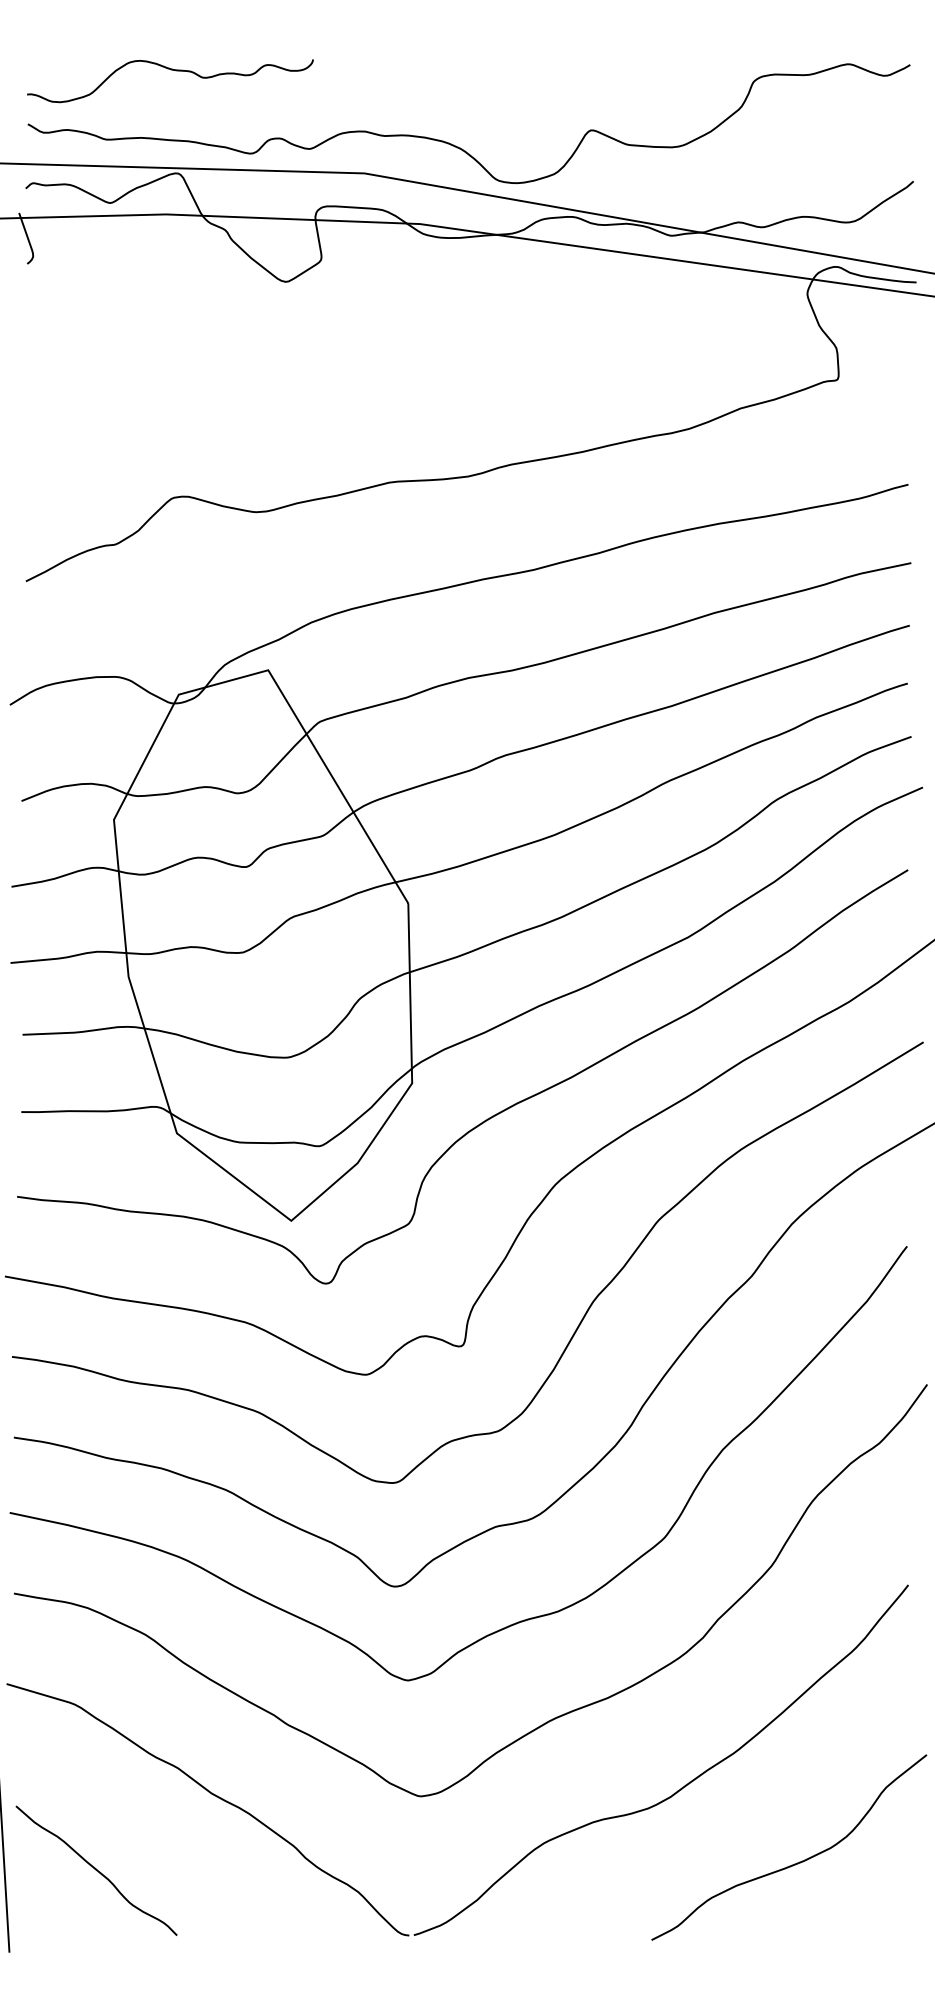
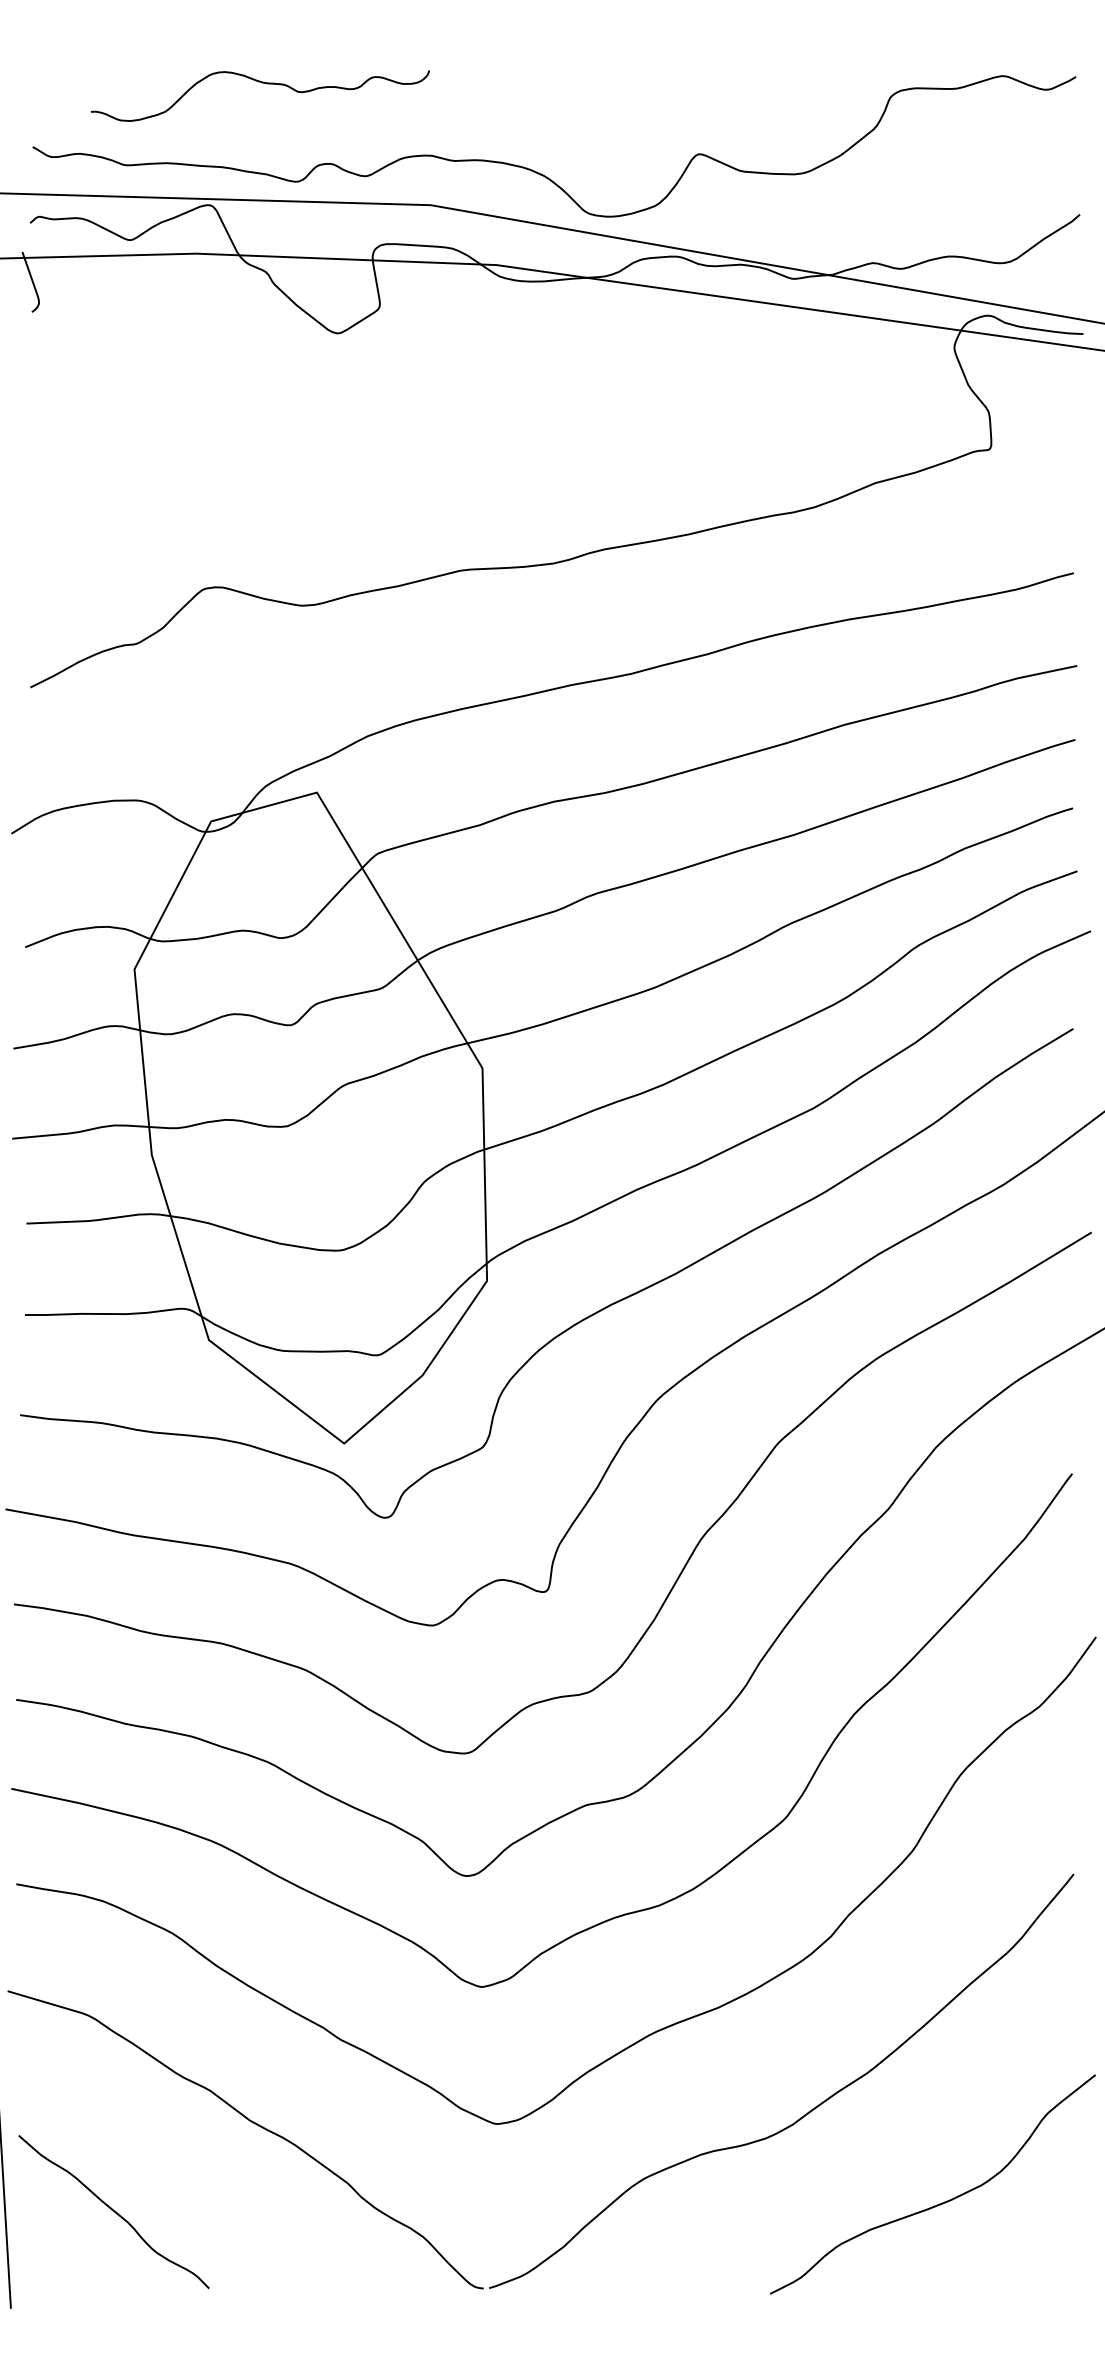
curve: (171, 70) -> (261, 83), moved

